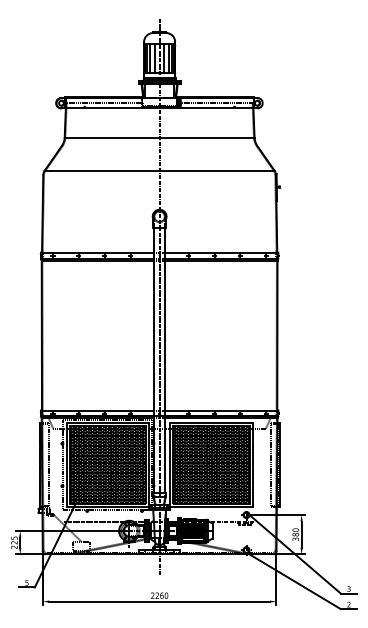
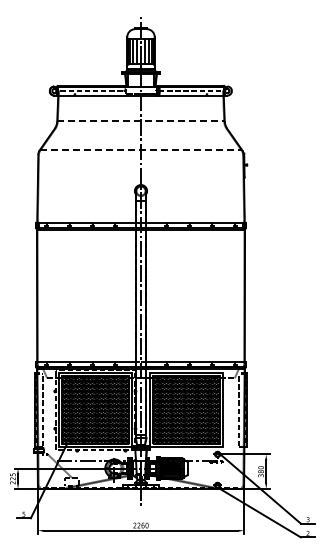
line: (160, 137) -> (141, 121), solid -> dashed
line: (160, 170) -> (141, 150), solid -> dashed

